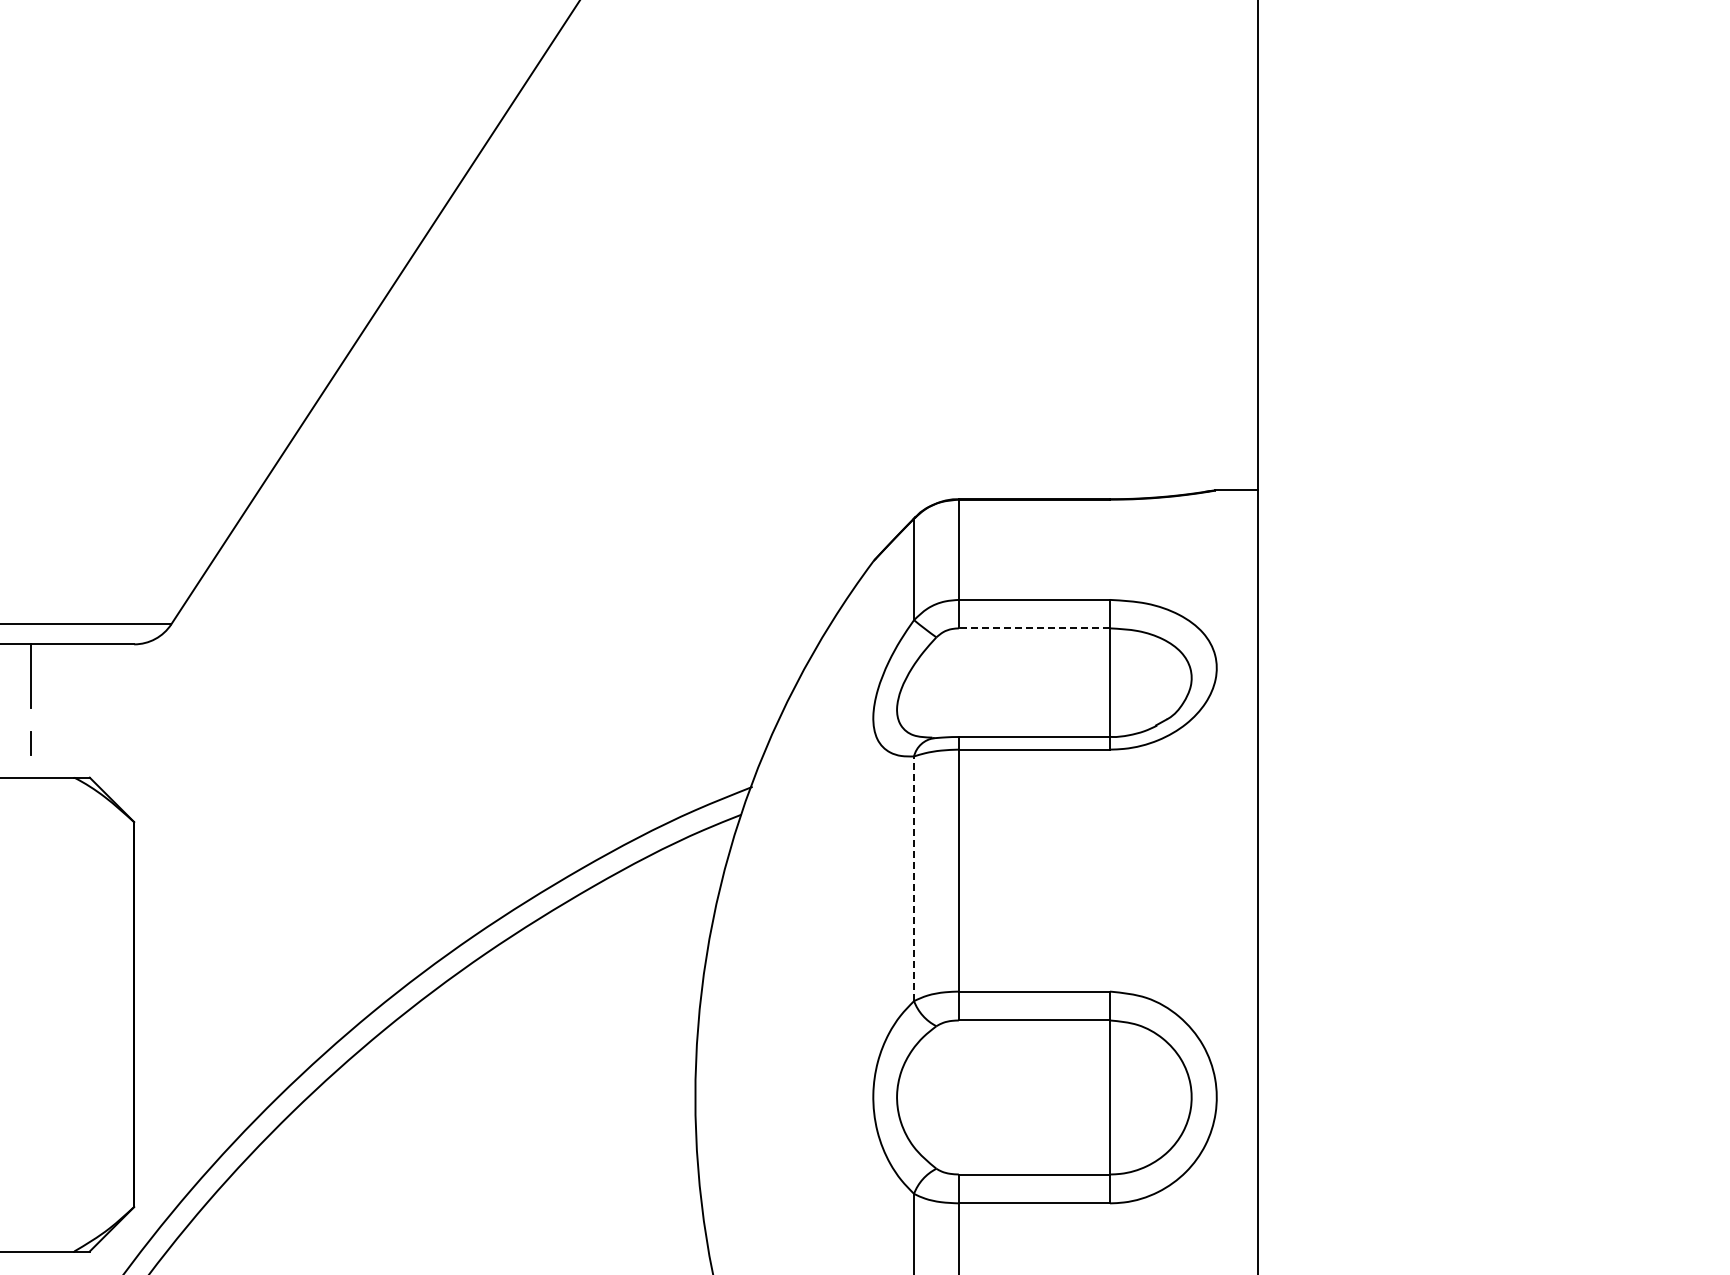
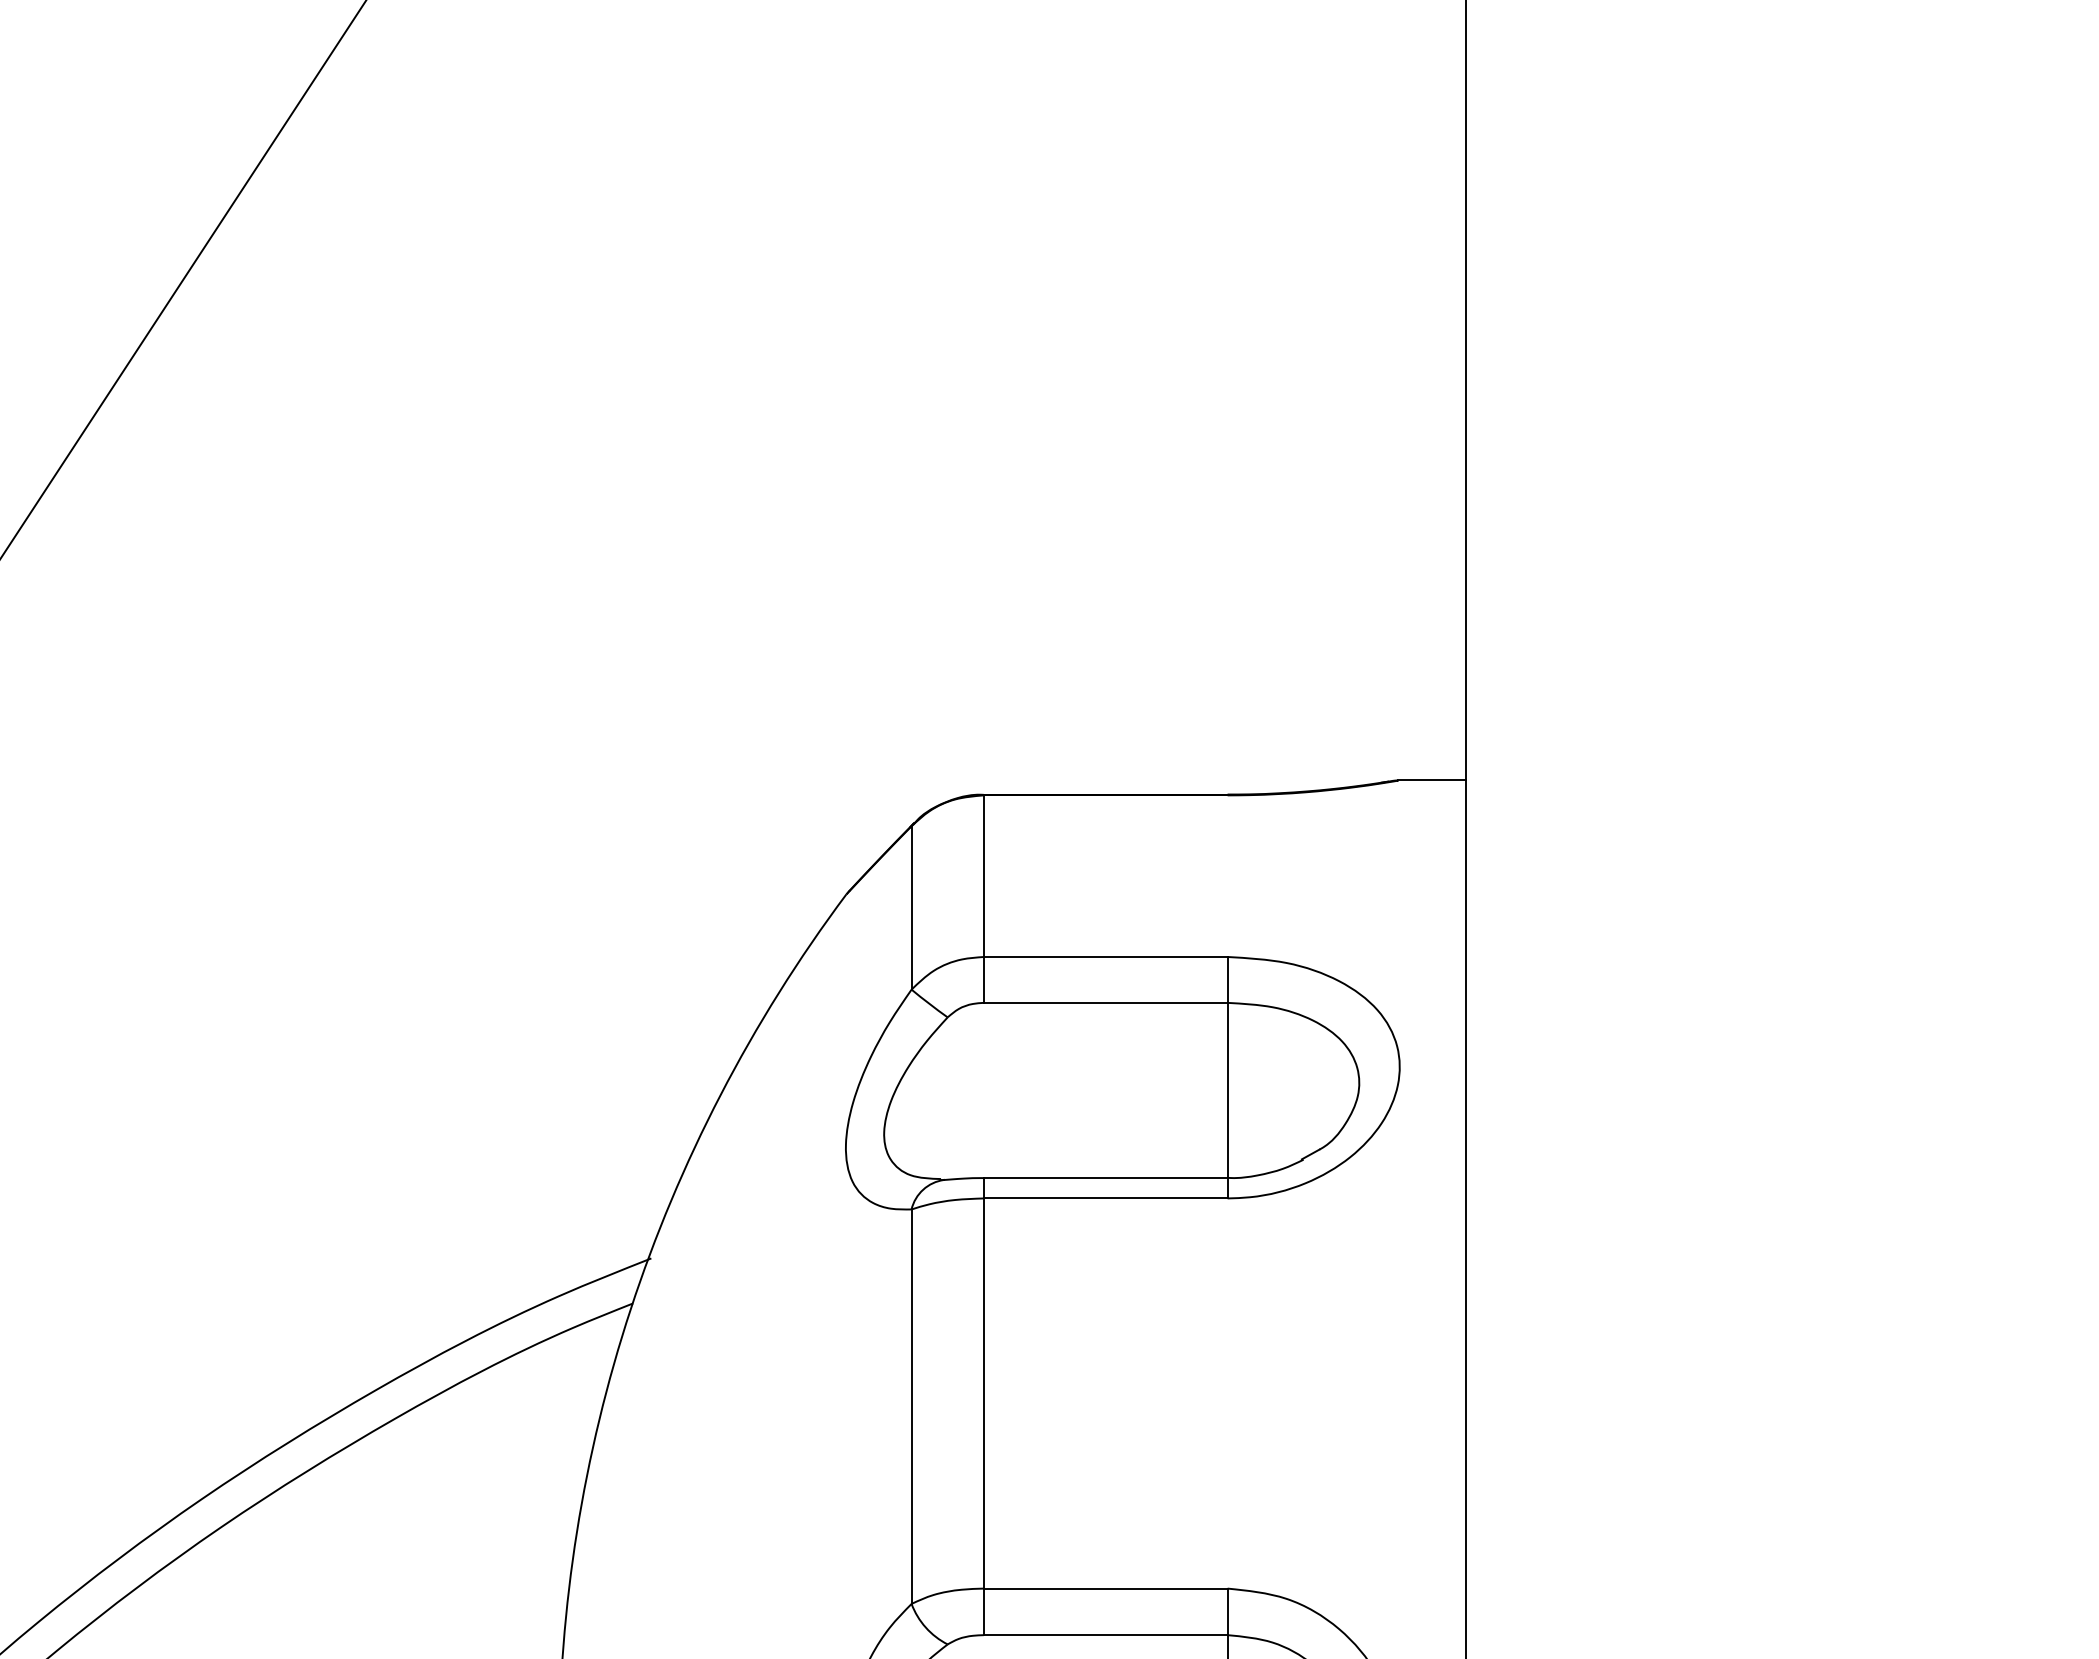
line: (1034, 628) -> (1105, 1003), dashed -> solid
line: (914, 878) -> (912, 1406), dashed -> solid

